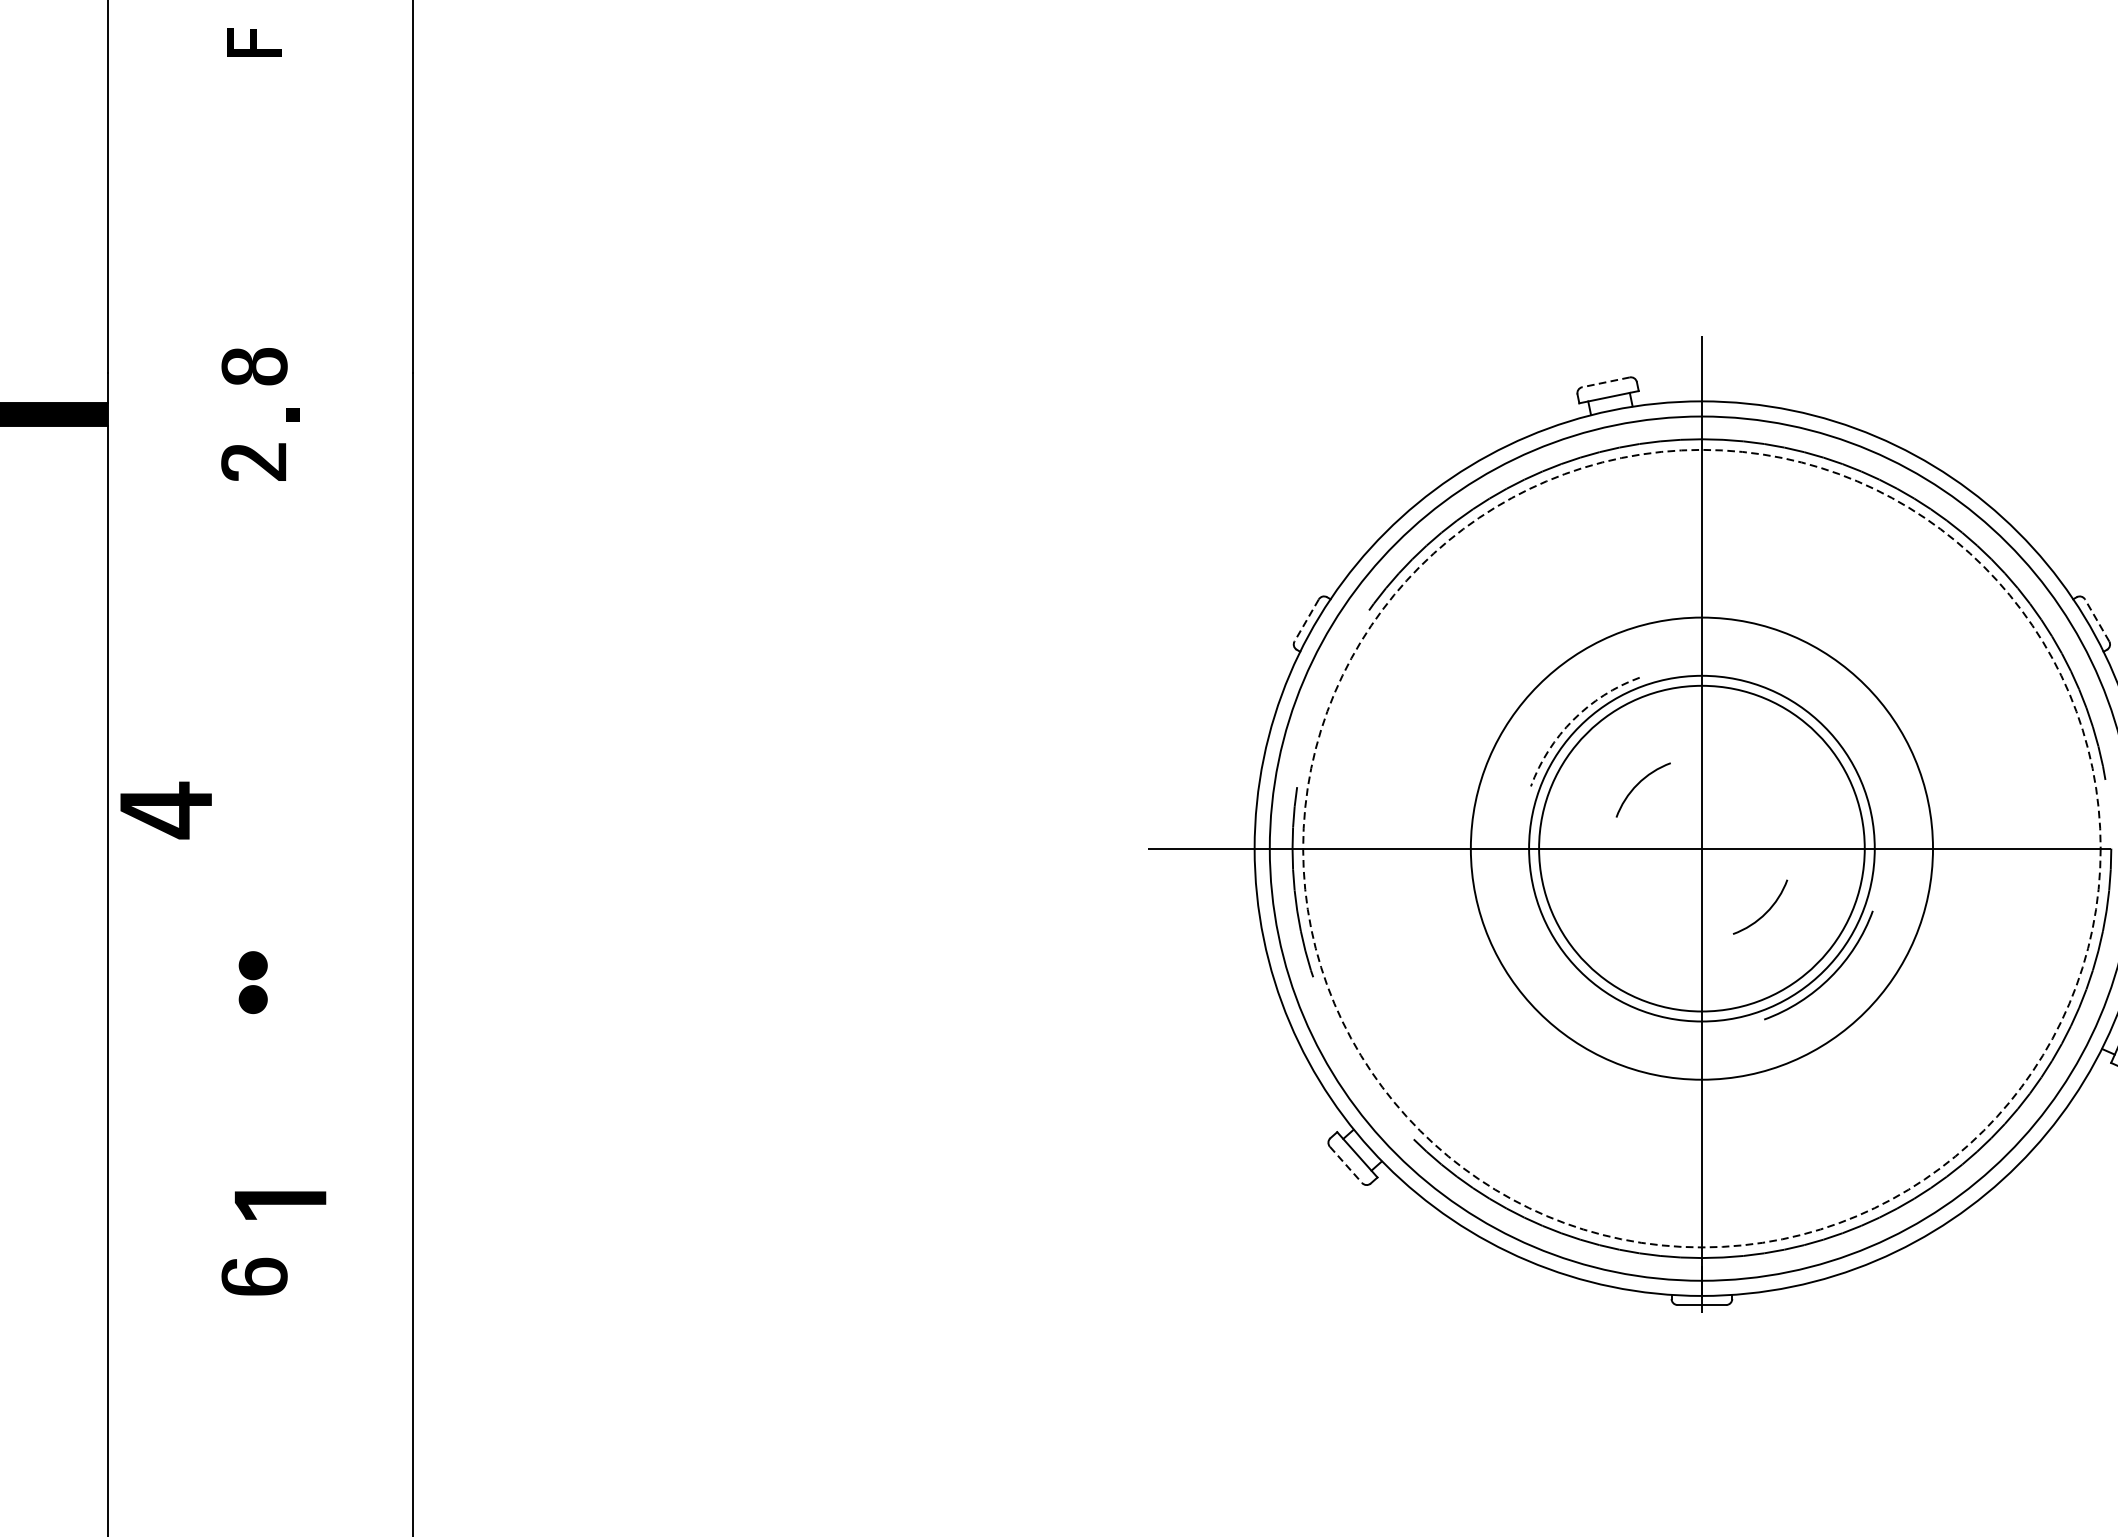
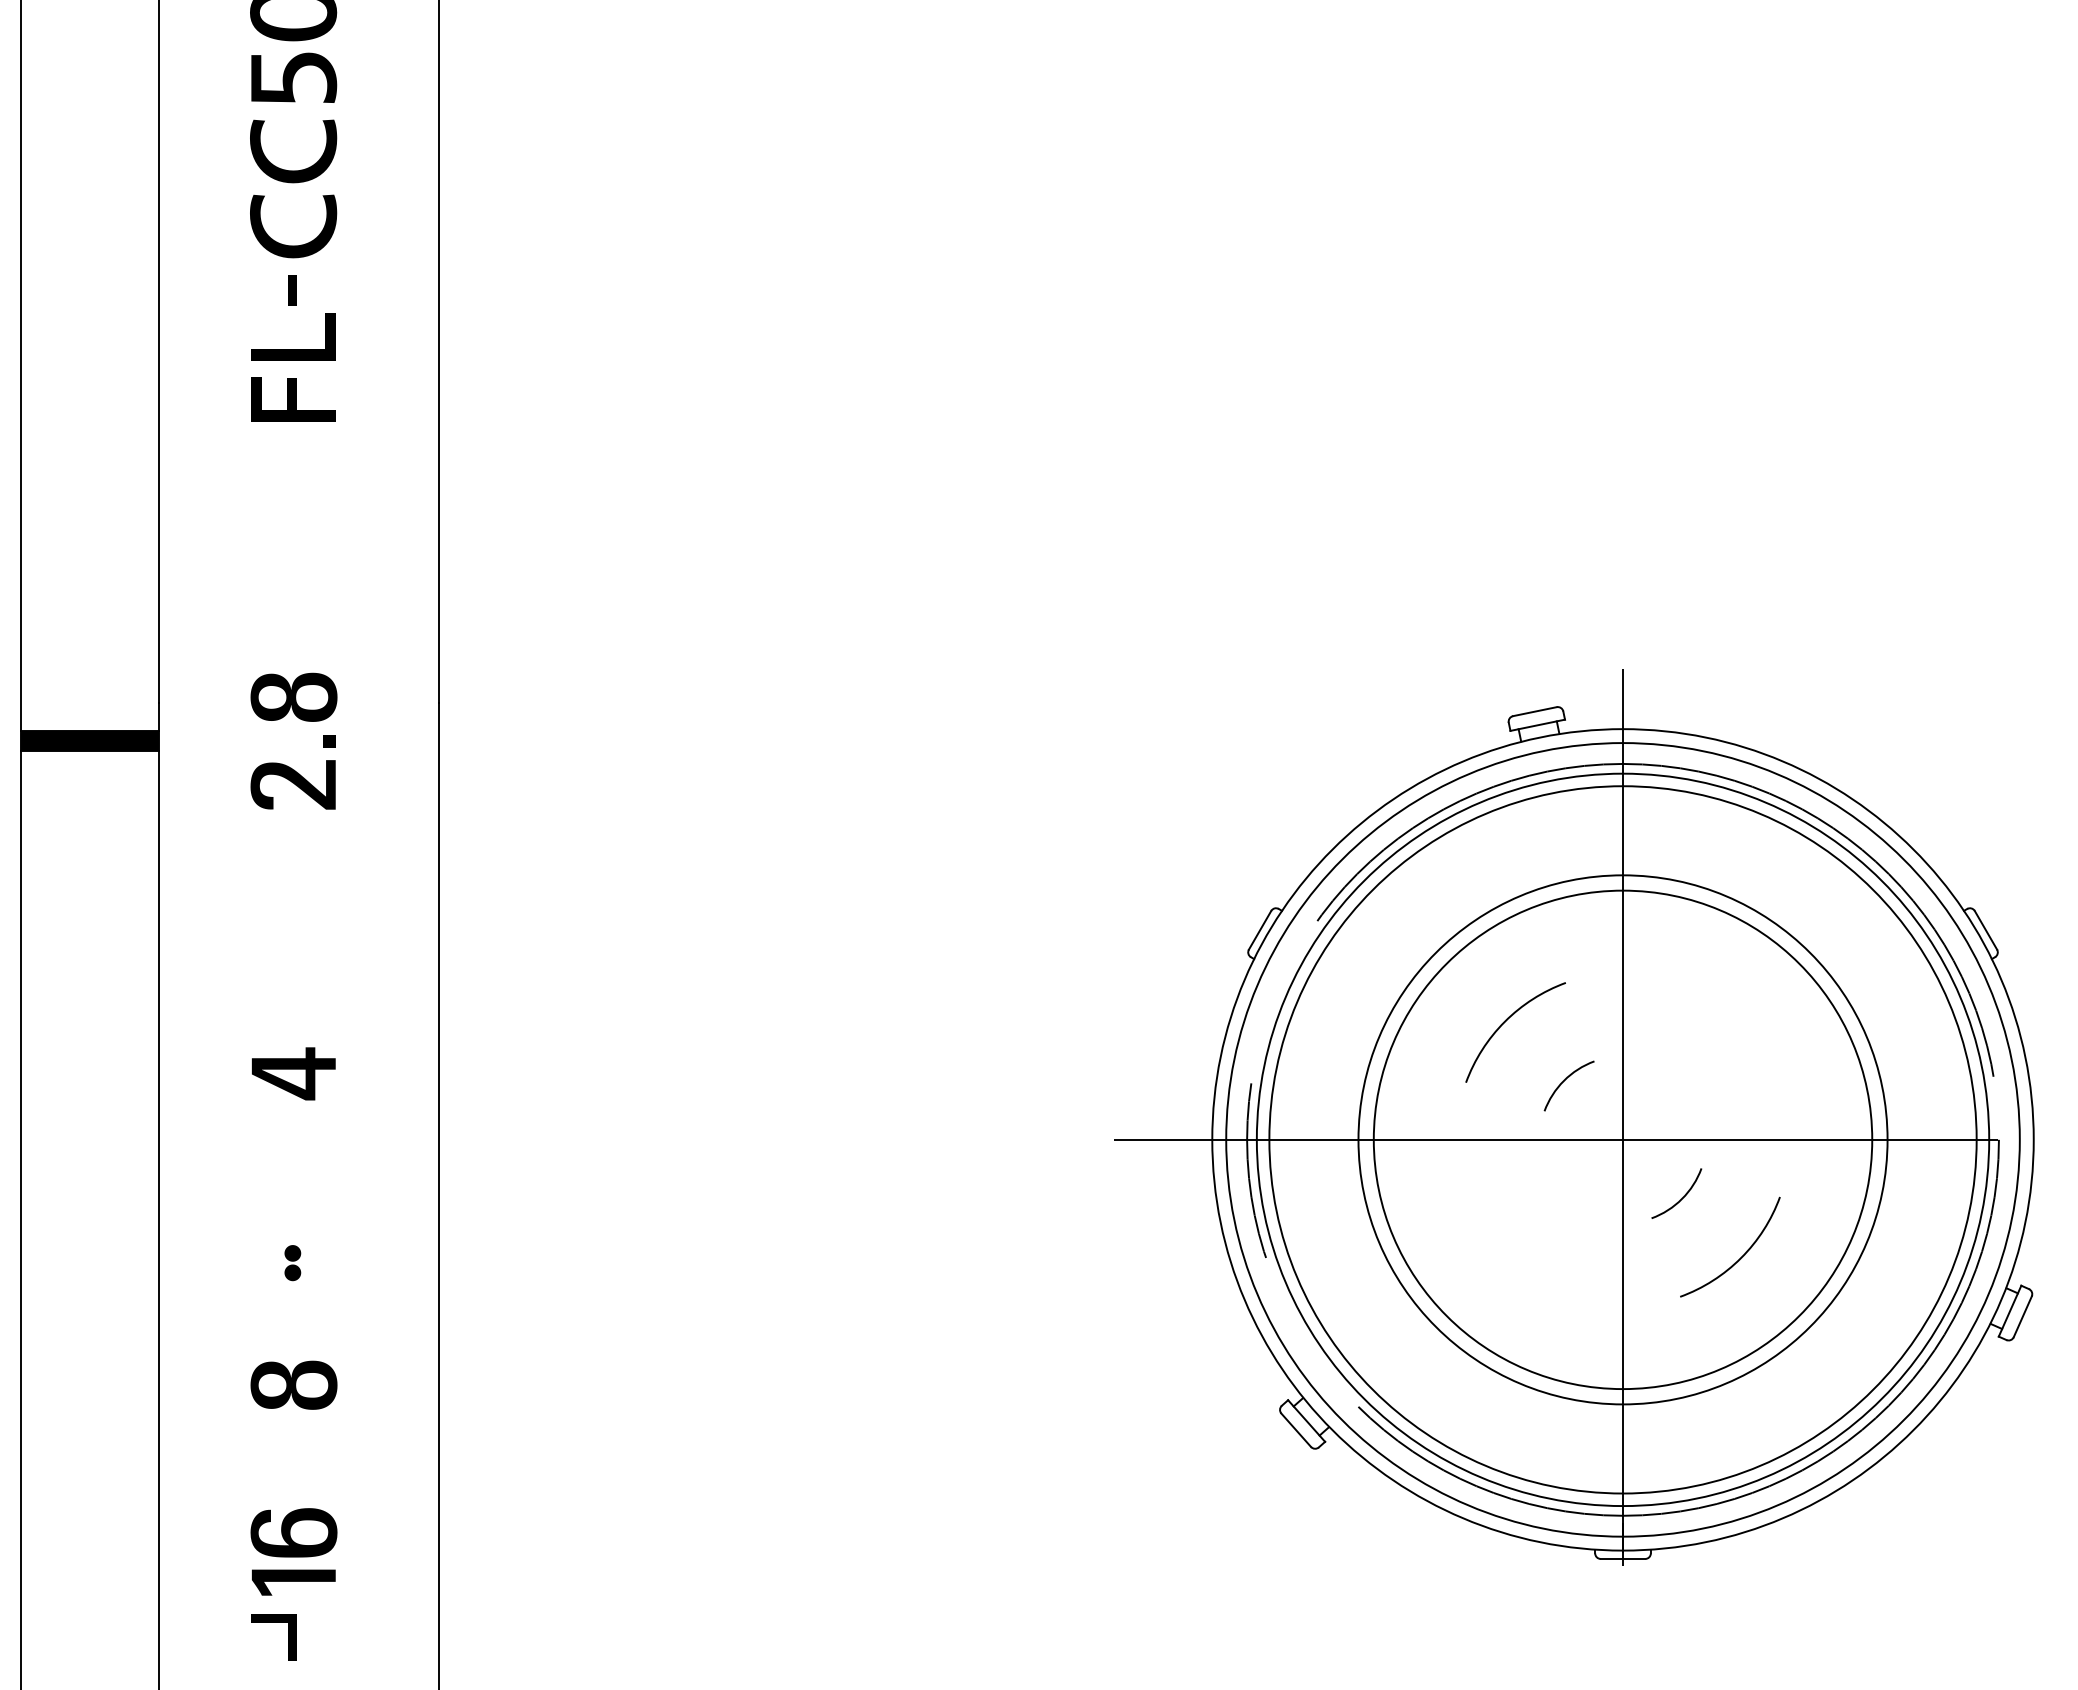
part: (254, 42) -> (293, 399), size x1.67
part: (254, 365) -> (293, 696), size x1.43
line: (1605, 382) -> (1534, 711), dashed -> solid
part: (252, 461) -> (292, 784), size x1.43
line: (2096, 619) -> (1985, 929), dashed -> solid
line: (1306, 620) -> (1259, 930), dashed -> solid
arc: (1572, 719) -> (1504, 1021), dashed -> solid
part: (165, 810) -> (293, 1073), moved
circle: (1701, 848) -> (1622, 1139), dashed -> solid
circle: (1701, 848) -> (1622, 1139), size x1.67
circle: (1701, 848) -> (1622, 1139), size x1.67
circle: (1701, 848) -> (1622, 1139), size x1.67
part: (252, 983) -> (292, 1263), size x0.62
part: (254, 1115) -> (293, 1384), added
line: (1346, 1165) -> (1296, 1430), dashed -> solid
part: (280, 1205) -> (293, 1582), moved
part: (254, 1276) -> (293, 1532), size x1.43
fill: (233, 1390) -> (274, 1637), added

